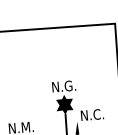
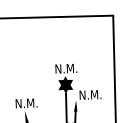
text: (70, 85) -> (71, 68), N.G. -> N.M.
text: (99, 114) -> (95, 94), N.C. -> N.M.

